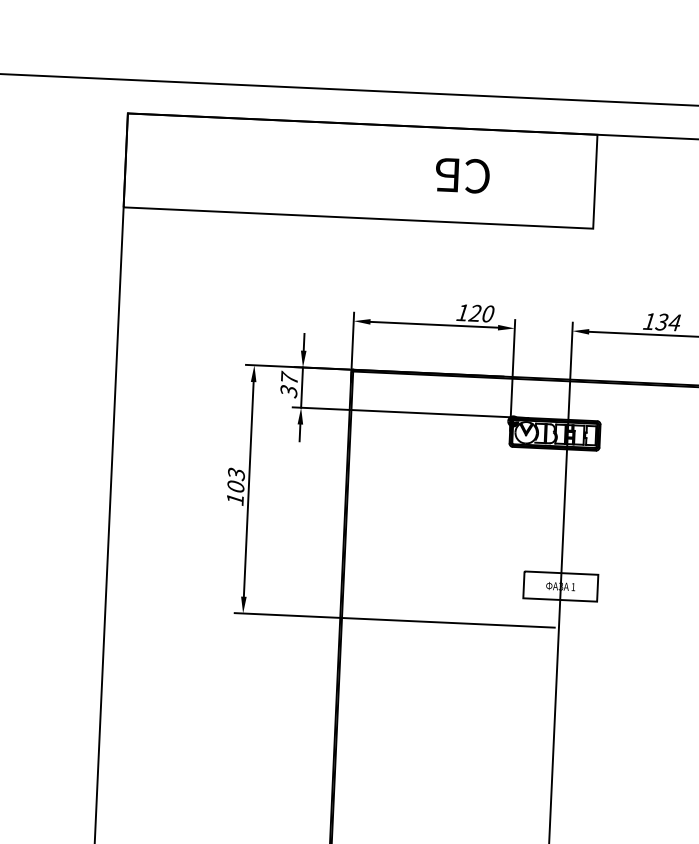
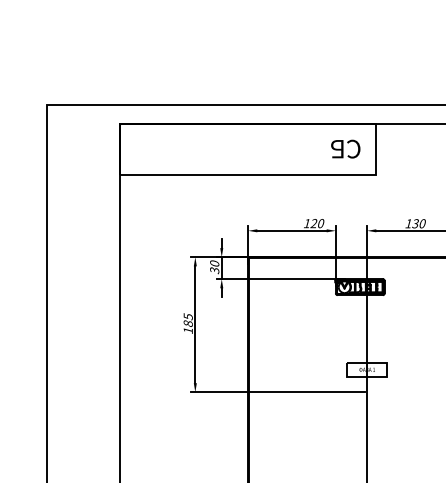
text: (462, 174) -> (345, 148), moved
text: (674, 322) -> (422, 223), 134 -> 130
text: (289, 376) -> (214, 262), 37 -> 30
text: (234, 479) -> (187, 319), 103 -> 185

